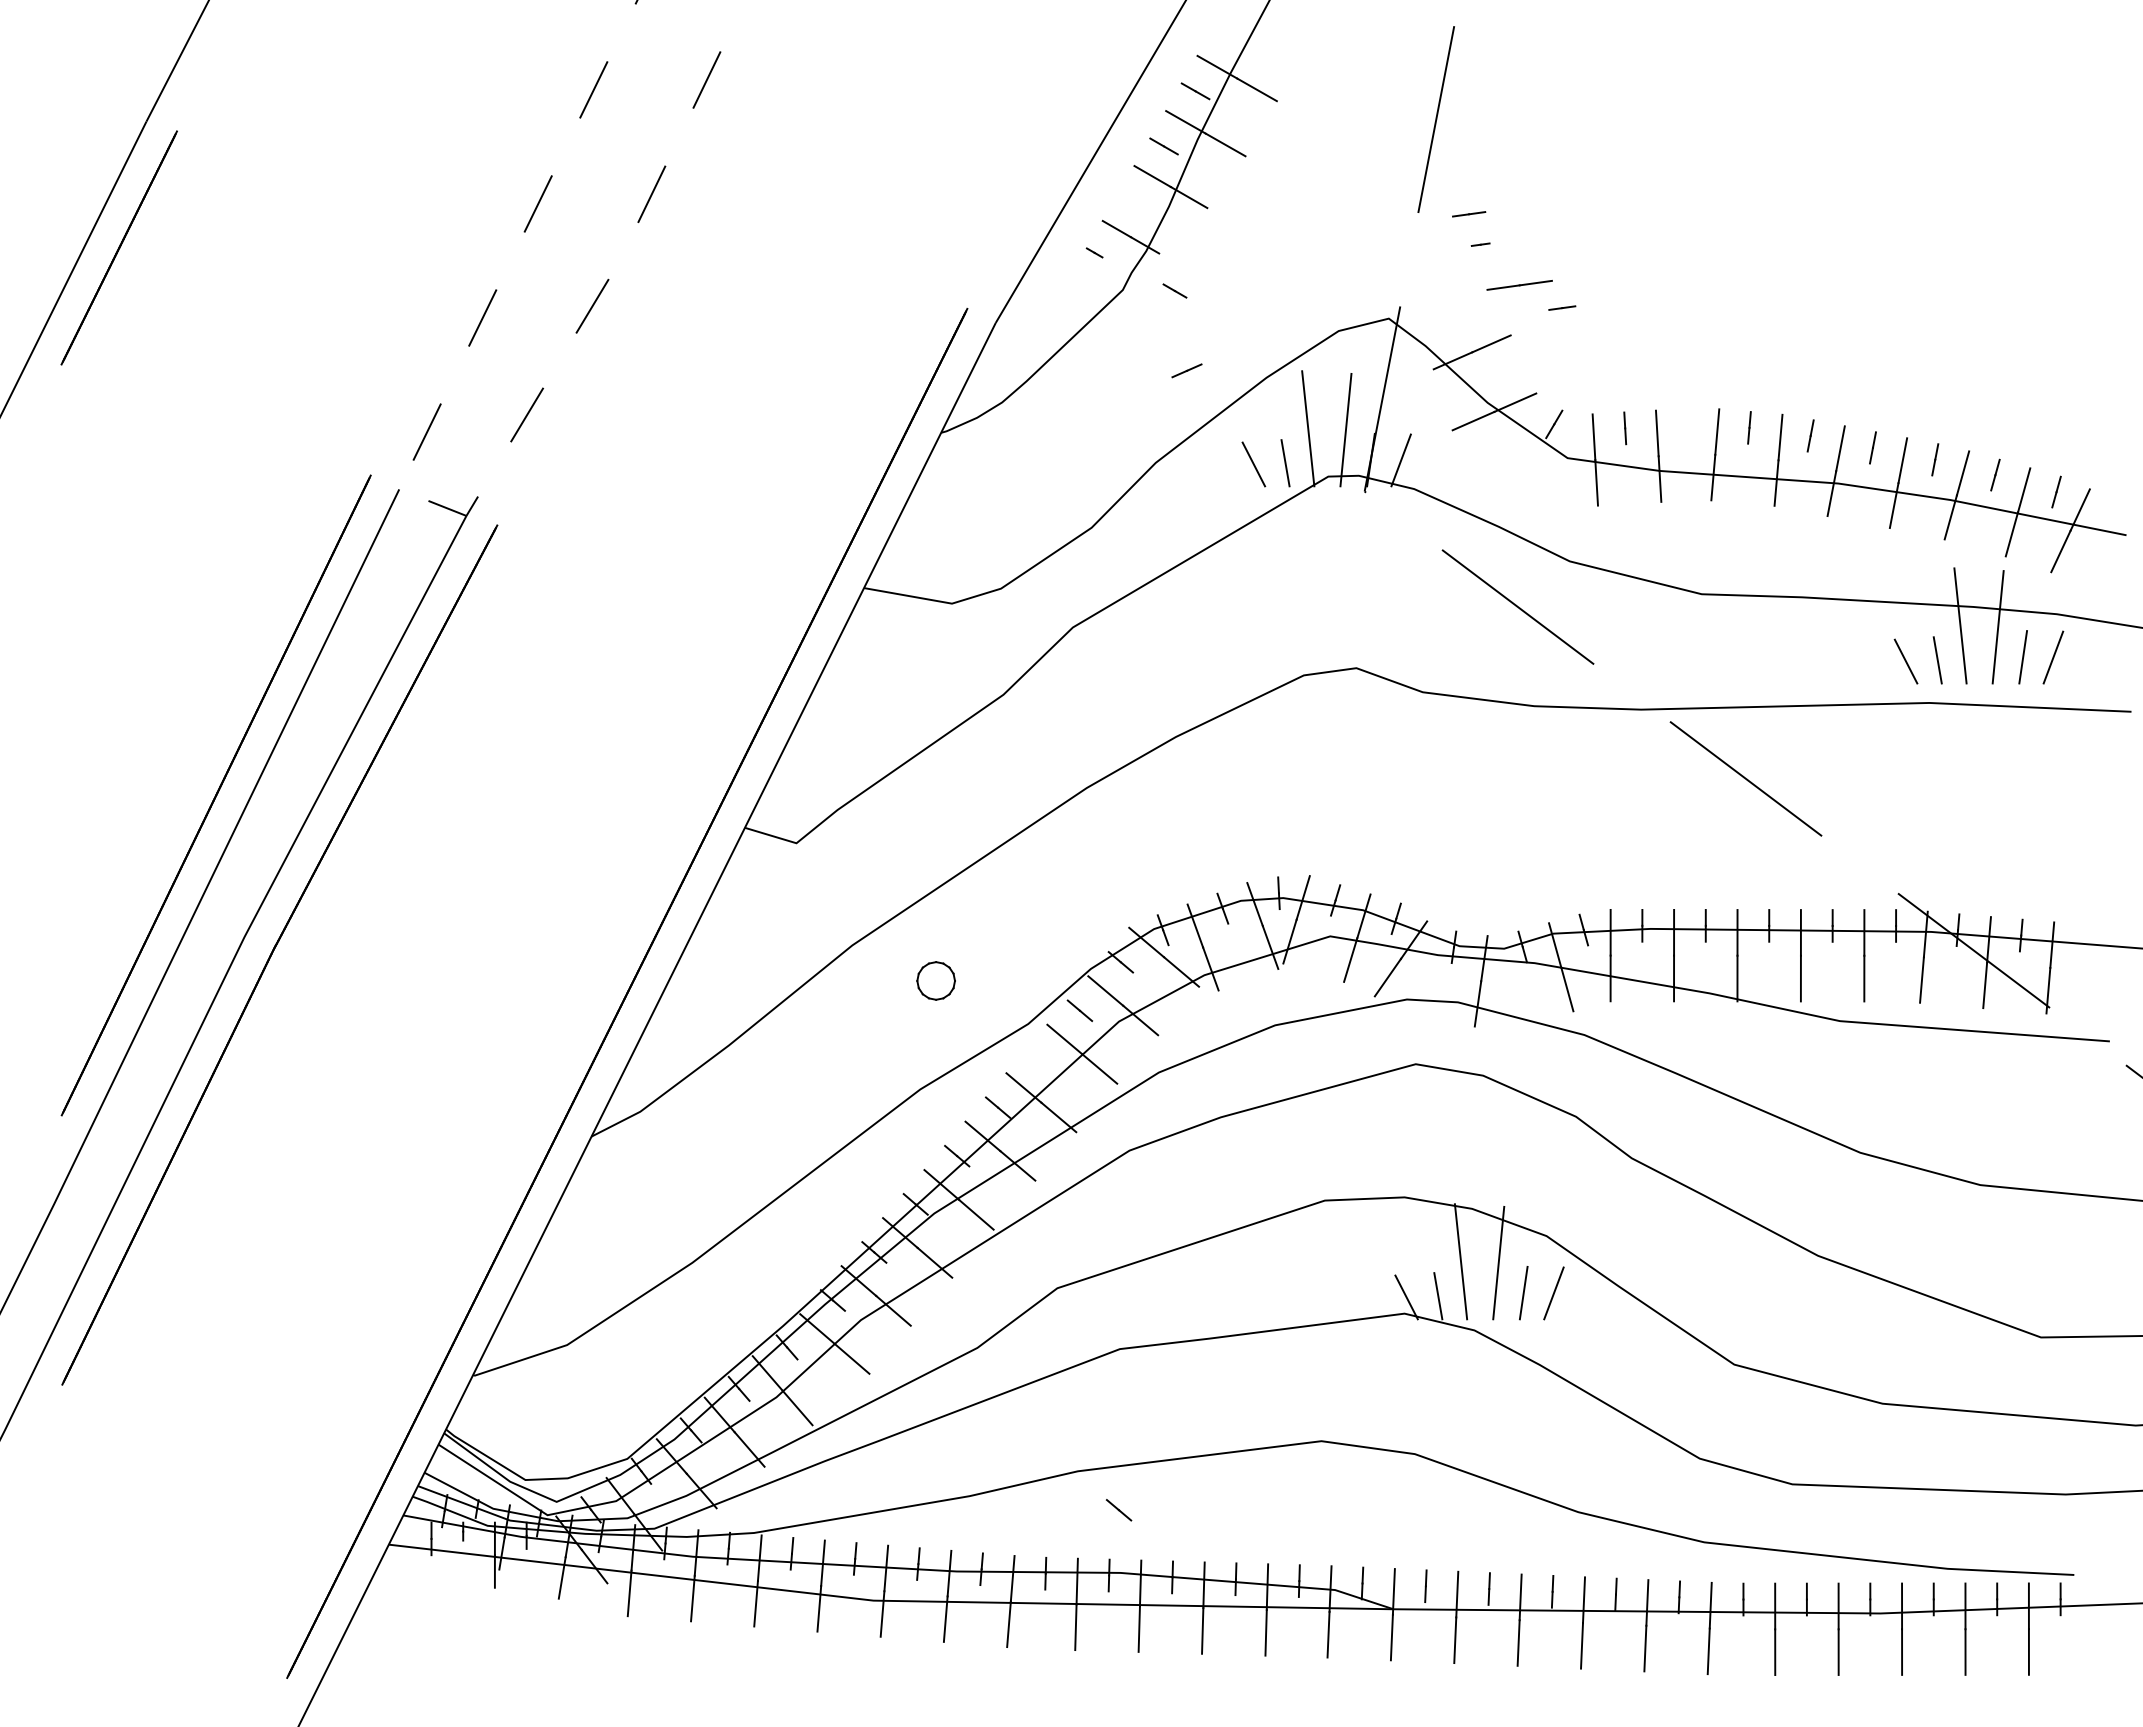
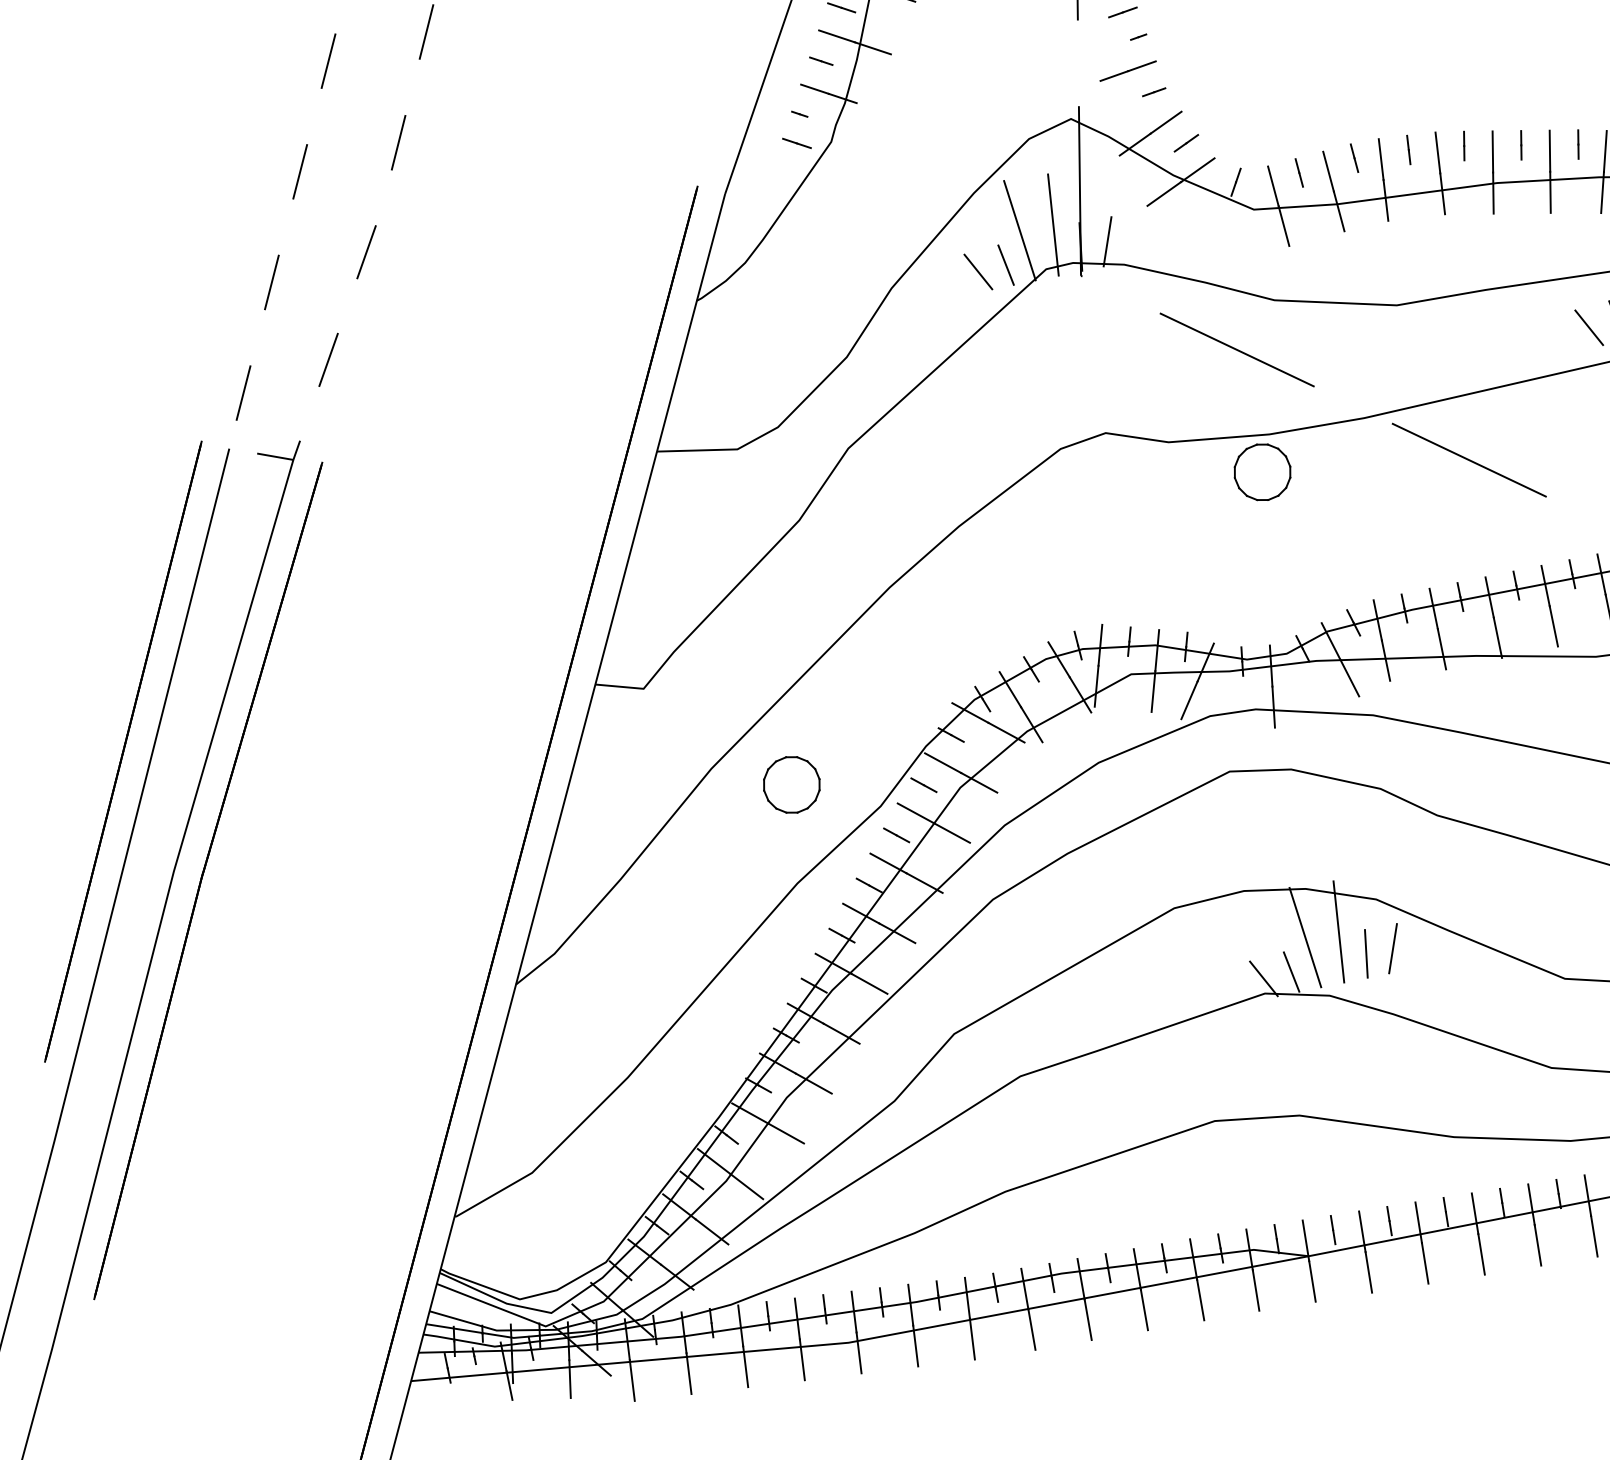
line: (1085, 283) -> (797, 142), added
line: (1519, 285) -> (1128, 71), moved
line: (1174, 290) -> (820, 60), moved
line: (1562, 307) -> (1154, 91), moved
line: (1186, 370) -> (1185, 143), moved
line: (1688, 424) -> (1354, 158), added
part: (1518, 745) -> (1262, 471), added
part: (935, 980) -> (791, 784), size x1.67
line: (1119, 1510) -> (897, 835), moved

